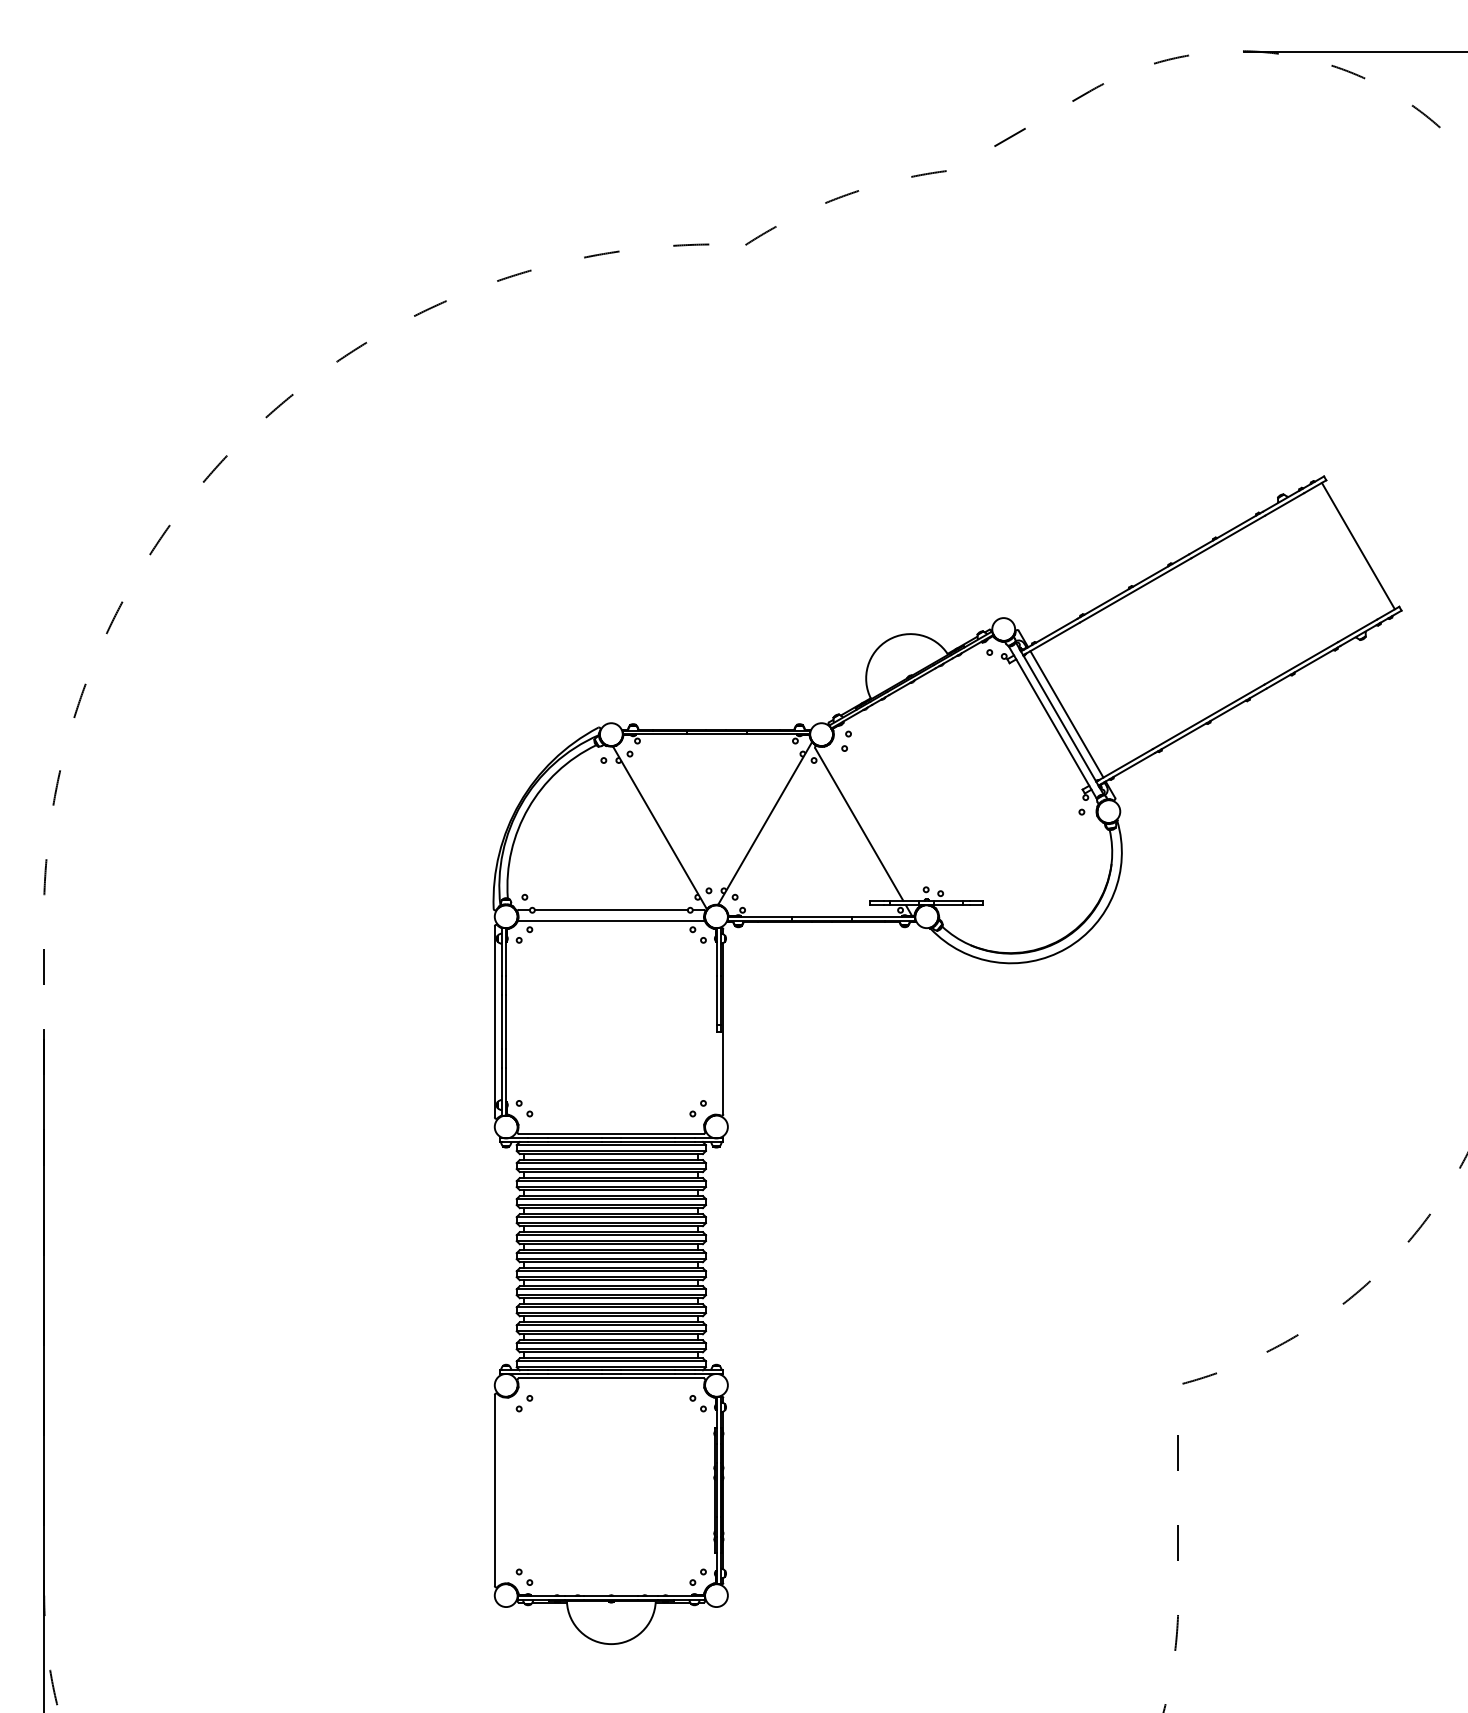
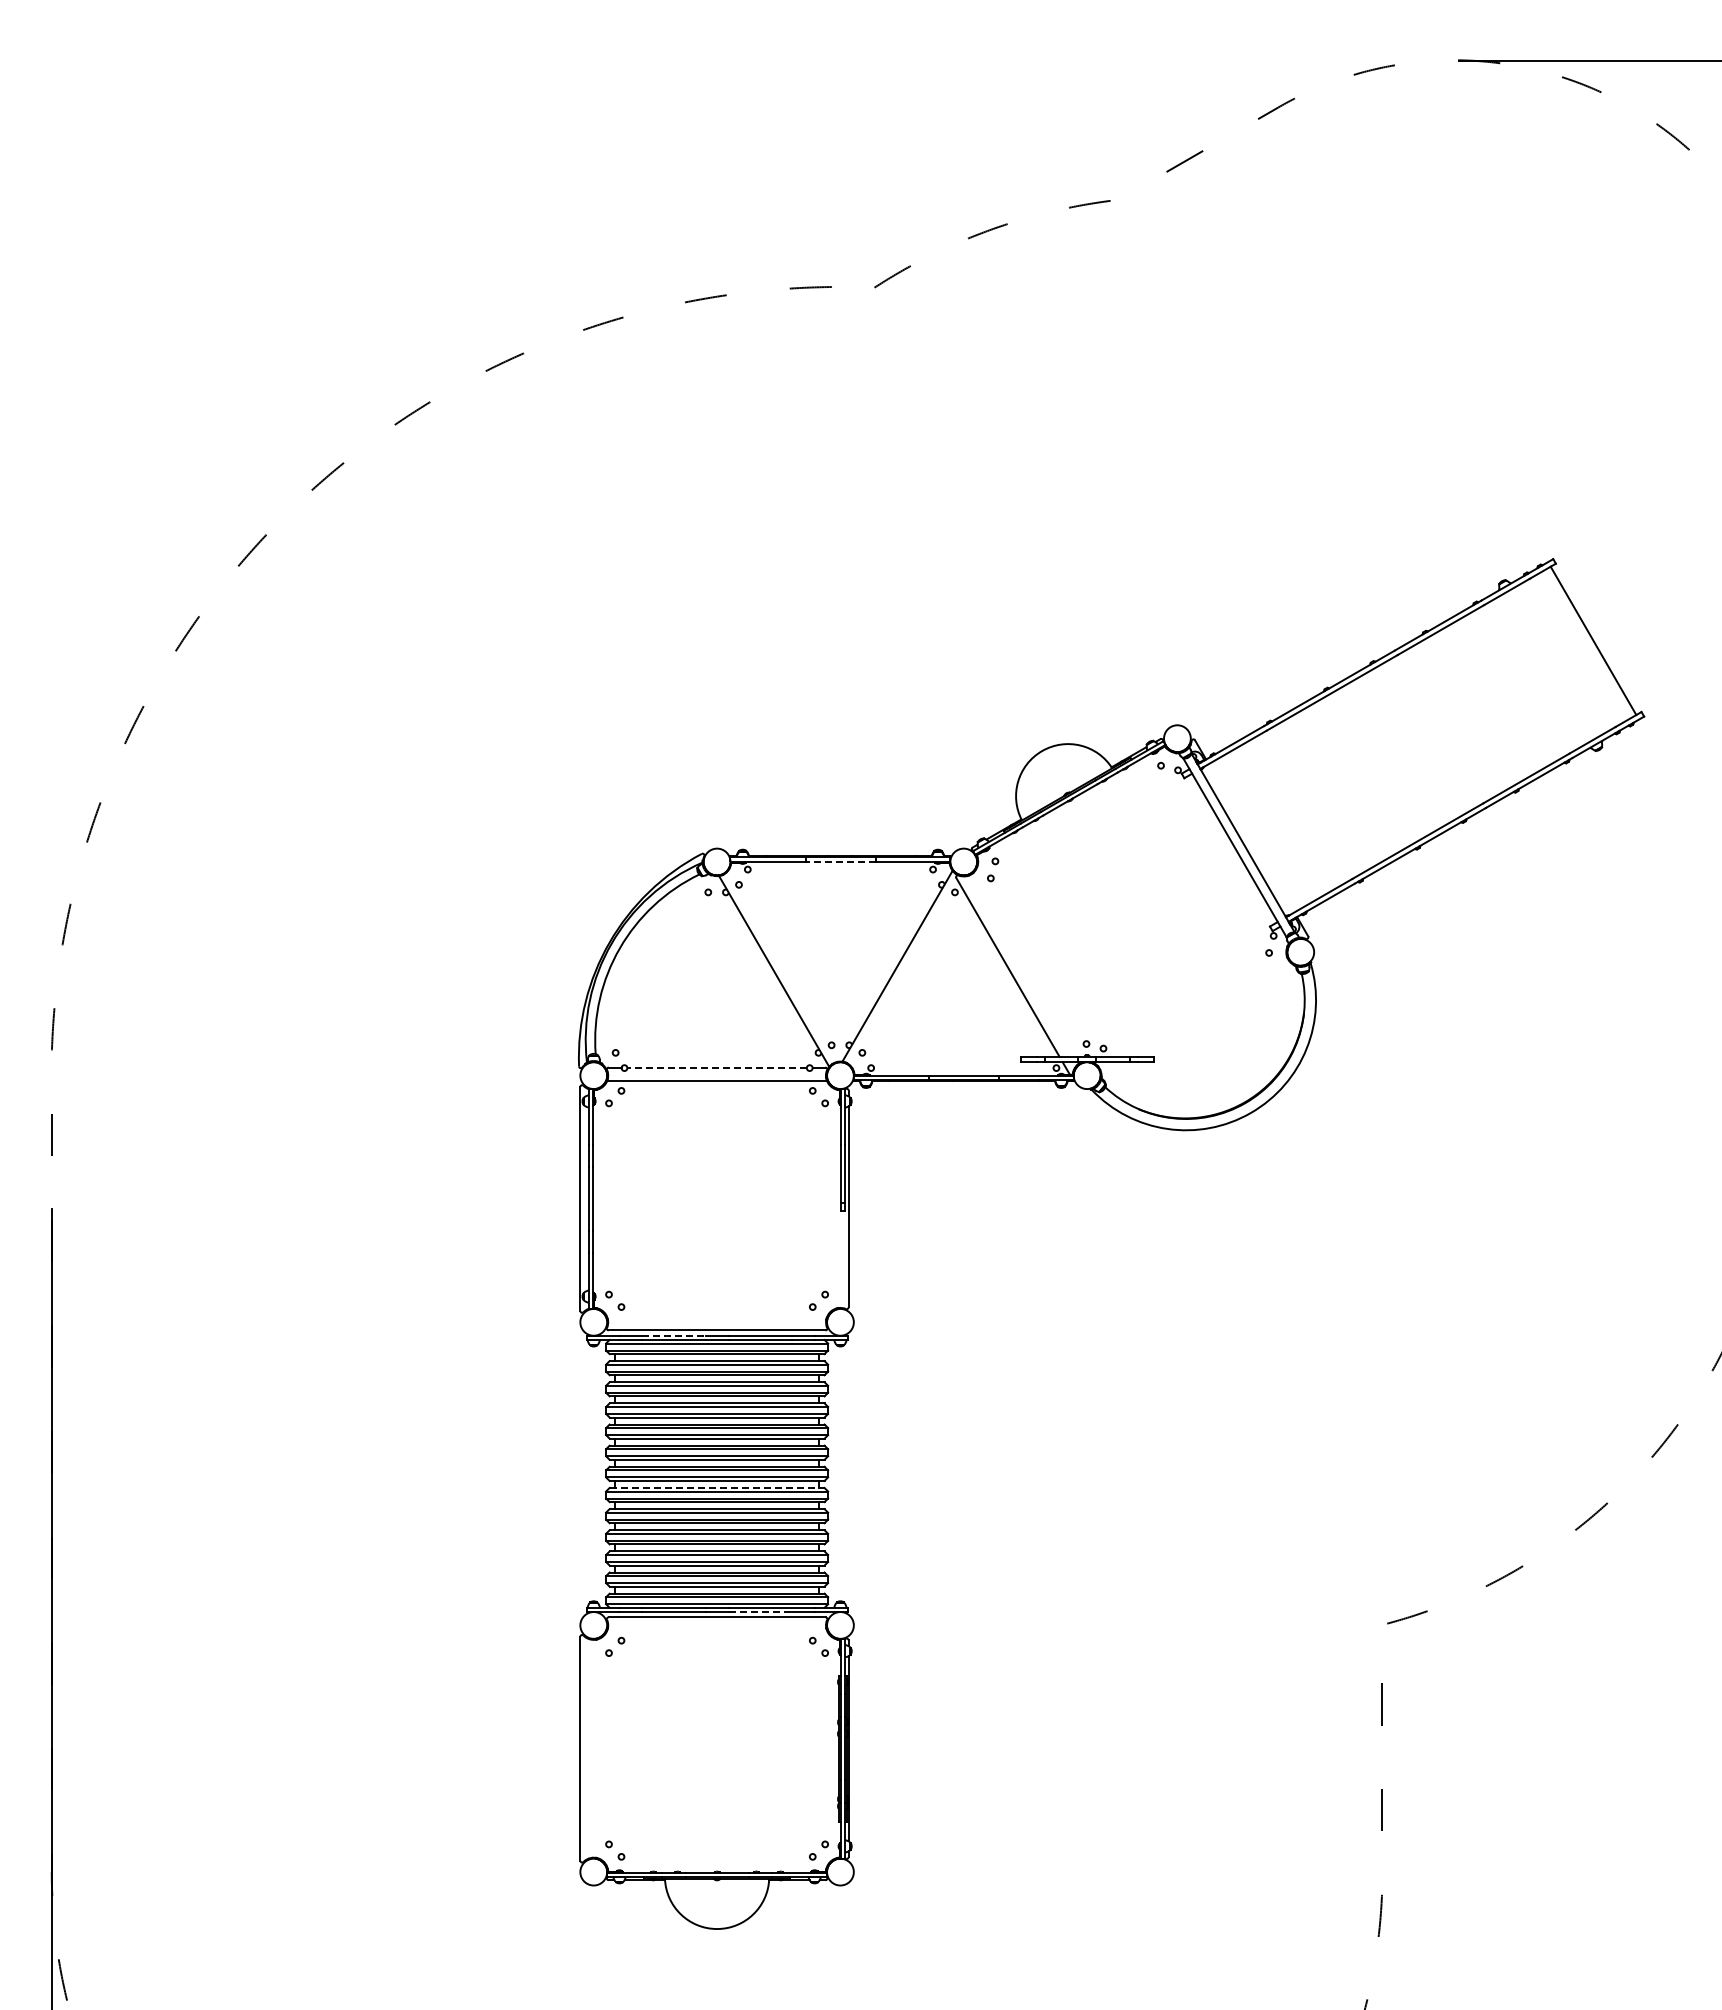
line: (1066, 714) -> (1251, 838), removed
line: (716, 734) -> (840, 861), solid -> dashed
line: (611, 909) -> (717, 1067), solid -> dashed
line: (574, 1138) -> (673, 1335), solid -> dashed
line: (611, 1267) -> (717, 1487), solid -> dashed
line: (648, 1374) -> (760, 1612), solid -> dashed

